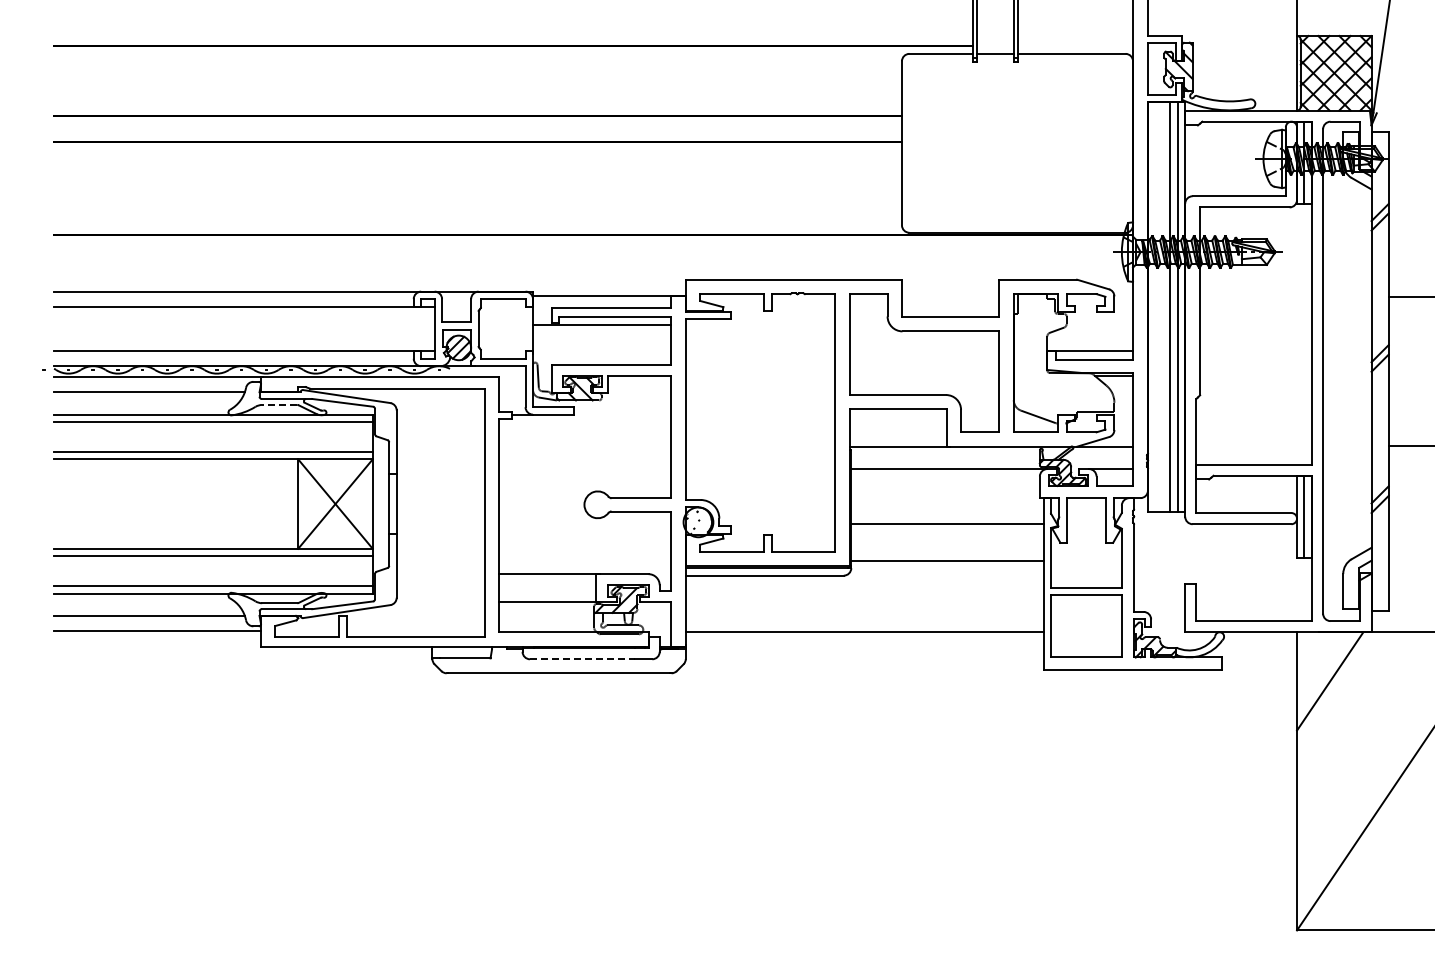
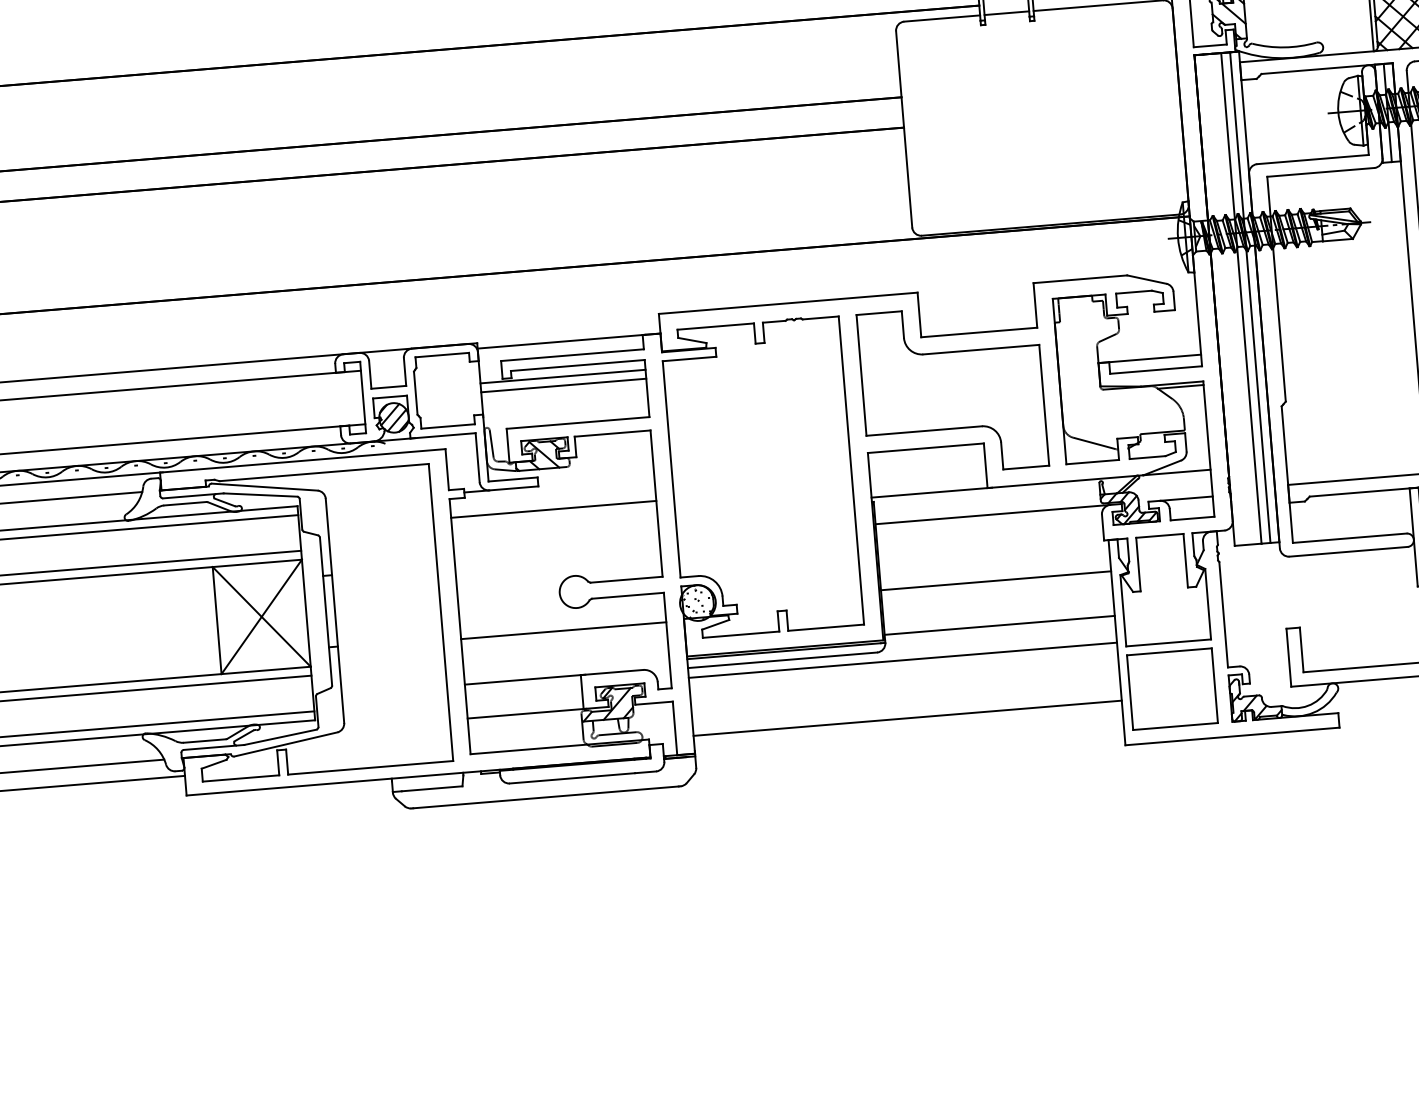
line: (601, 332) -> (563, 385), added
line: (279, 404) -> (184, 503), dashed -> solid
line: (584, 434) -> (552, 509), added
line: (584, 536) -> (562, 631), added
line: (864, 583) -> (902, 659), added
line: (582, 659) -> (572, 778), dashed -> solid

